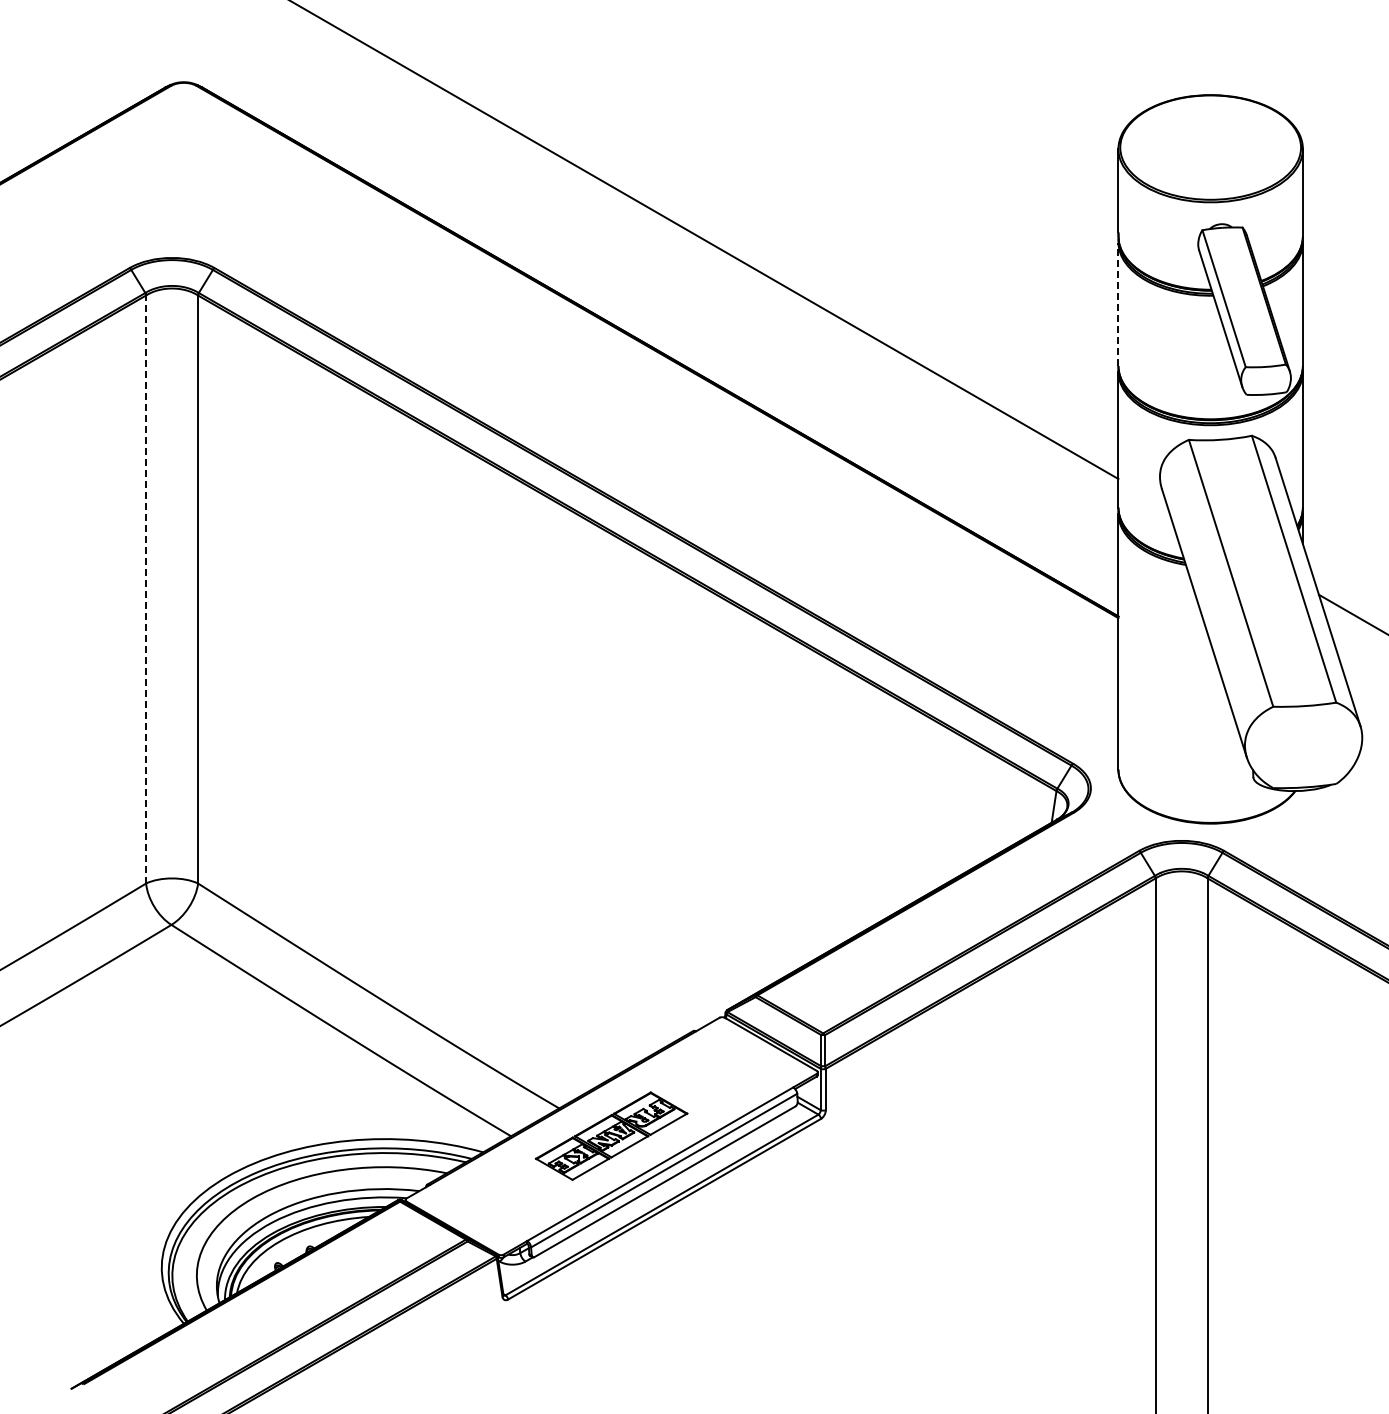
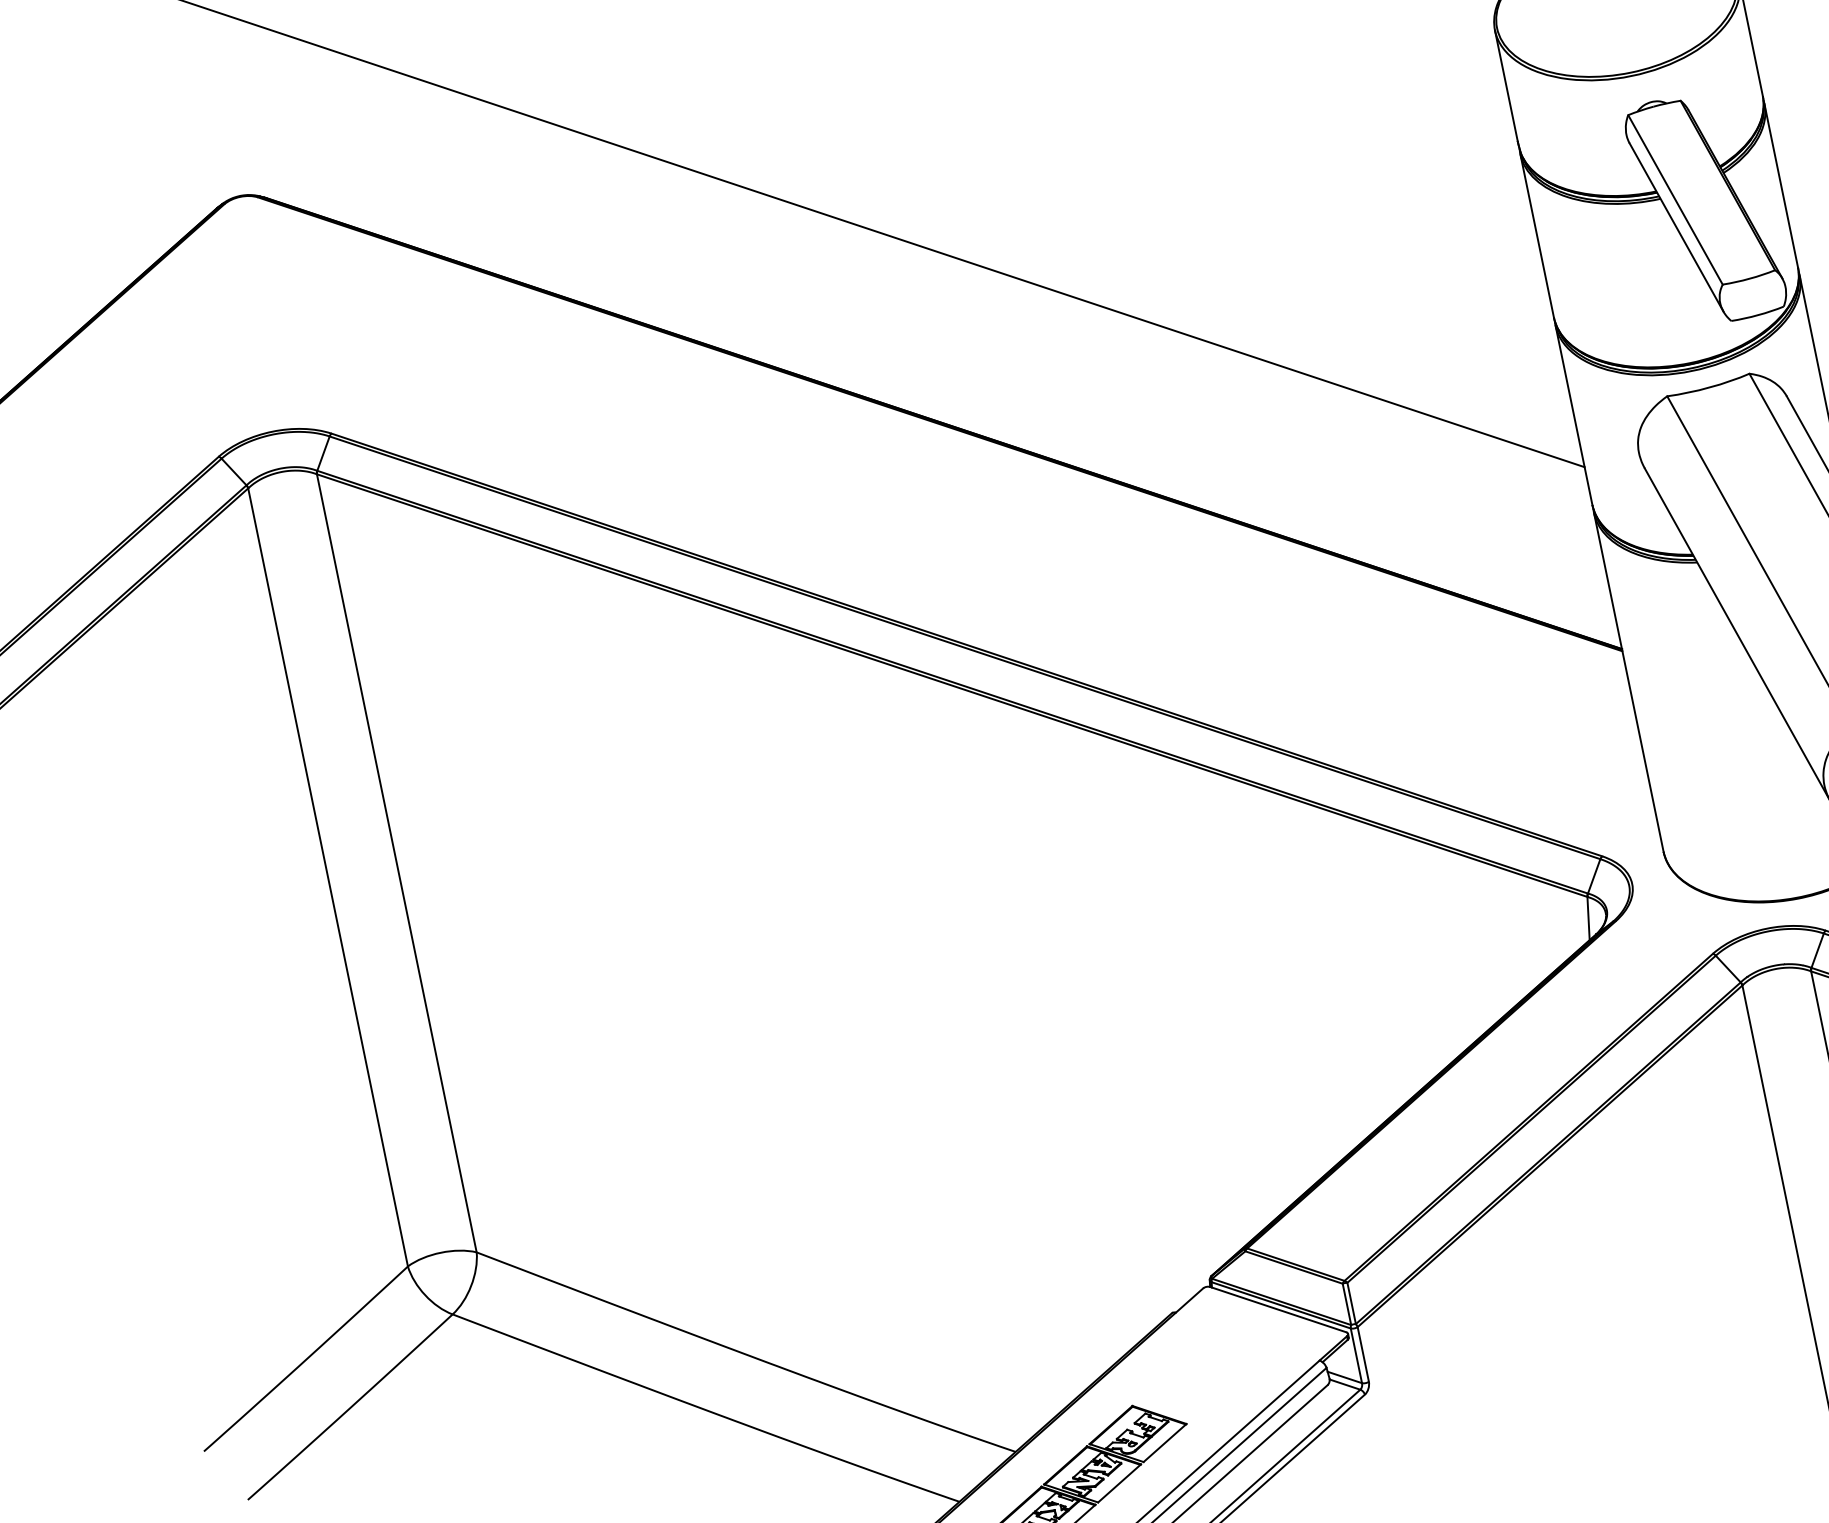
line: (1118, 304) -> (1537, 236), dashed -> solid
line: (146, 589) -> (328, 877), dashed -> solid

